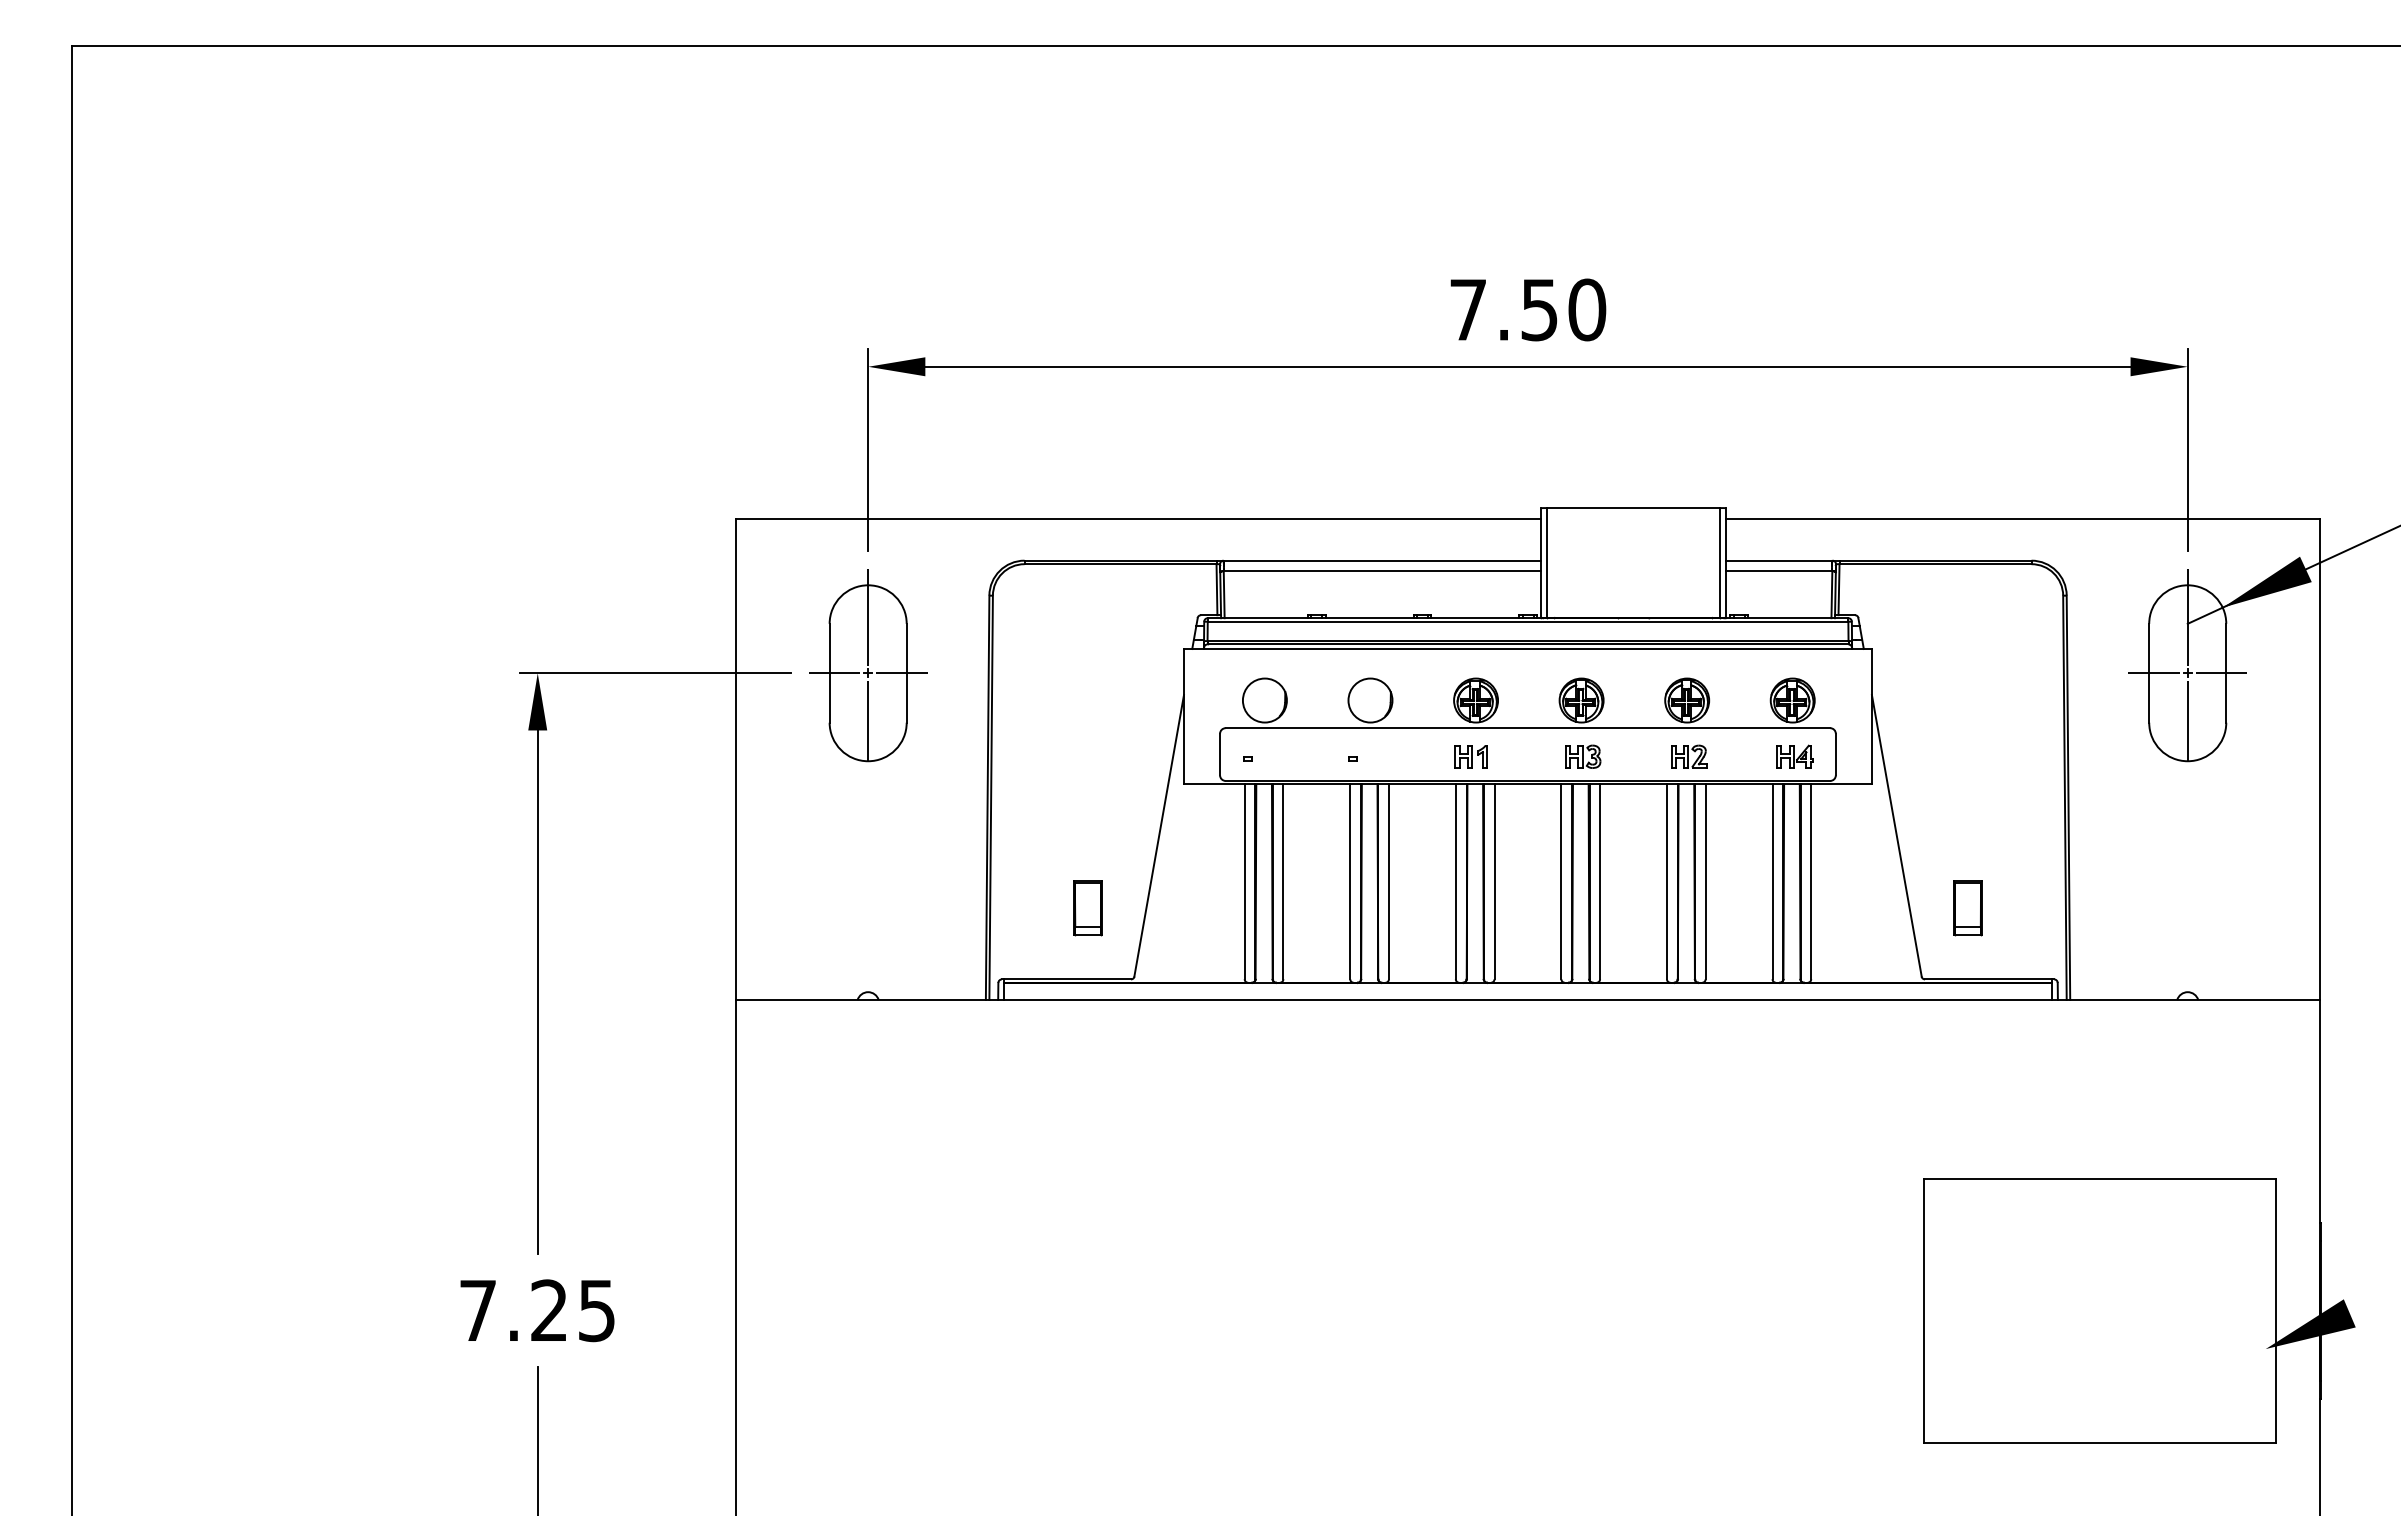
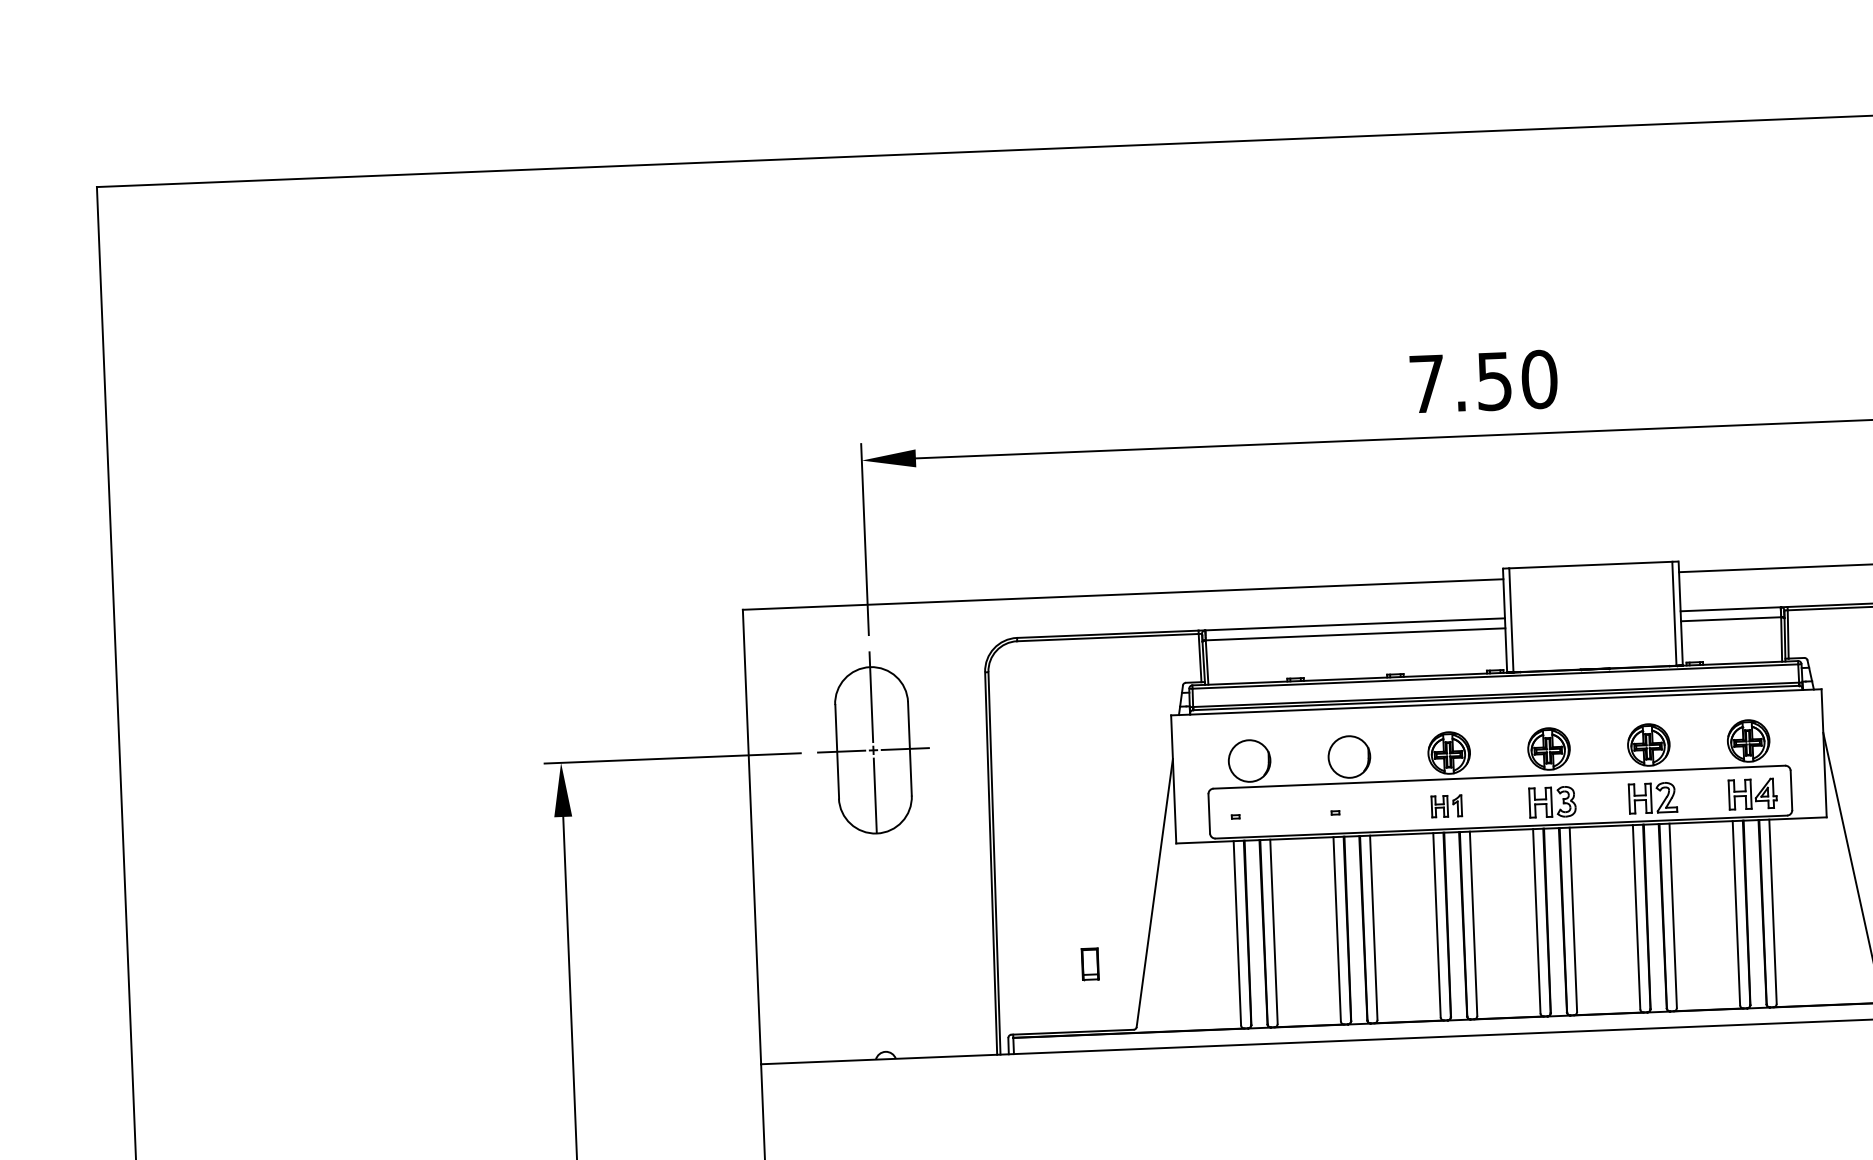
part: (1583, 756) -> (1552, 801), size x1.4
part: (1689, 756) -> (1653, 797), size x1.4
part: (1794, 756) -> (1752, 793), size x1.4
part: (1087, 908) -> (1089, 964), size x0.6

